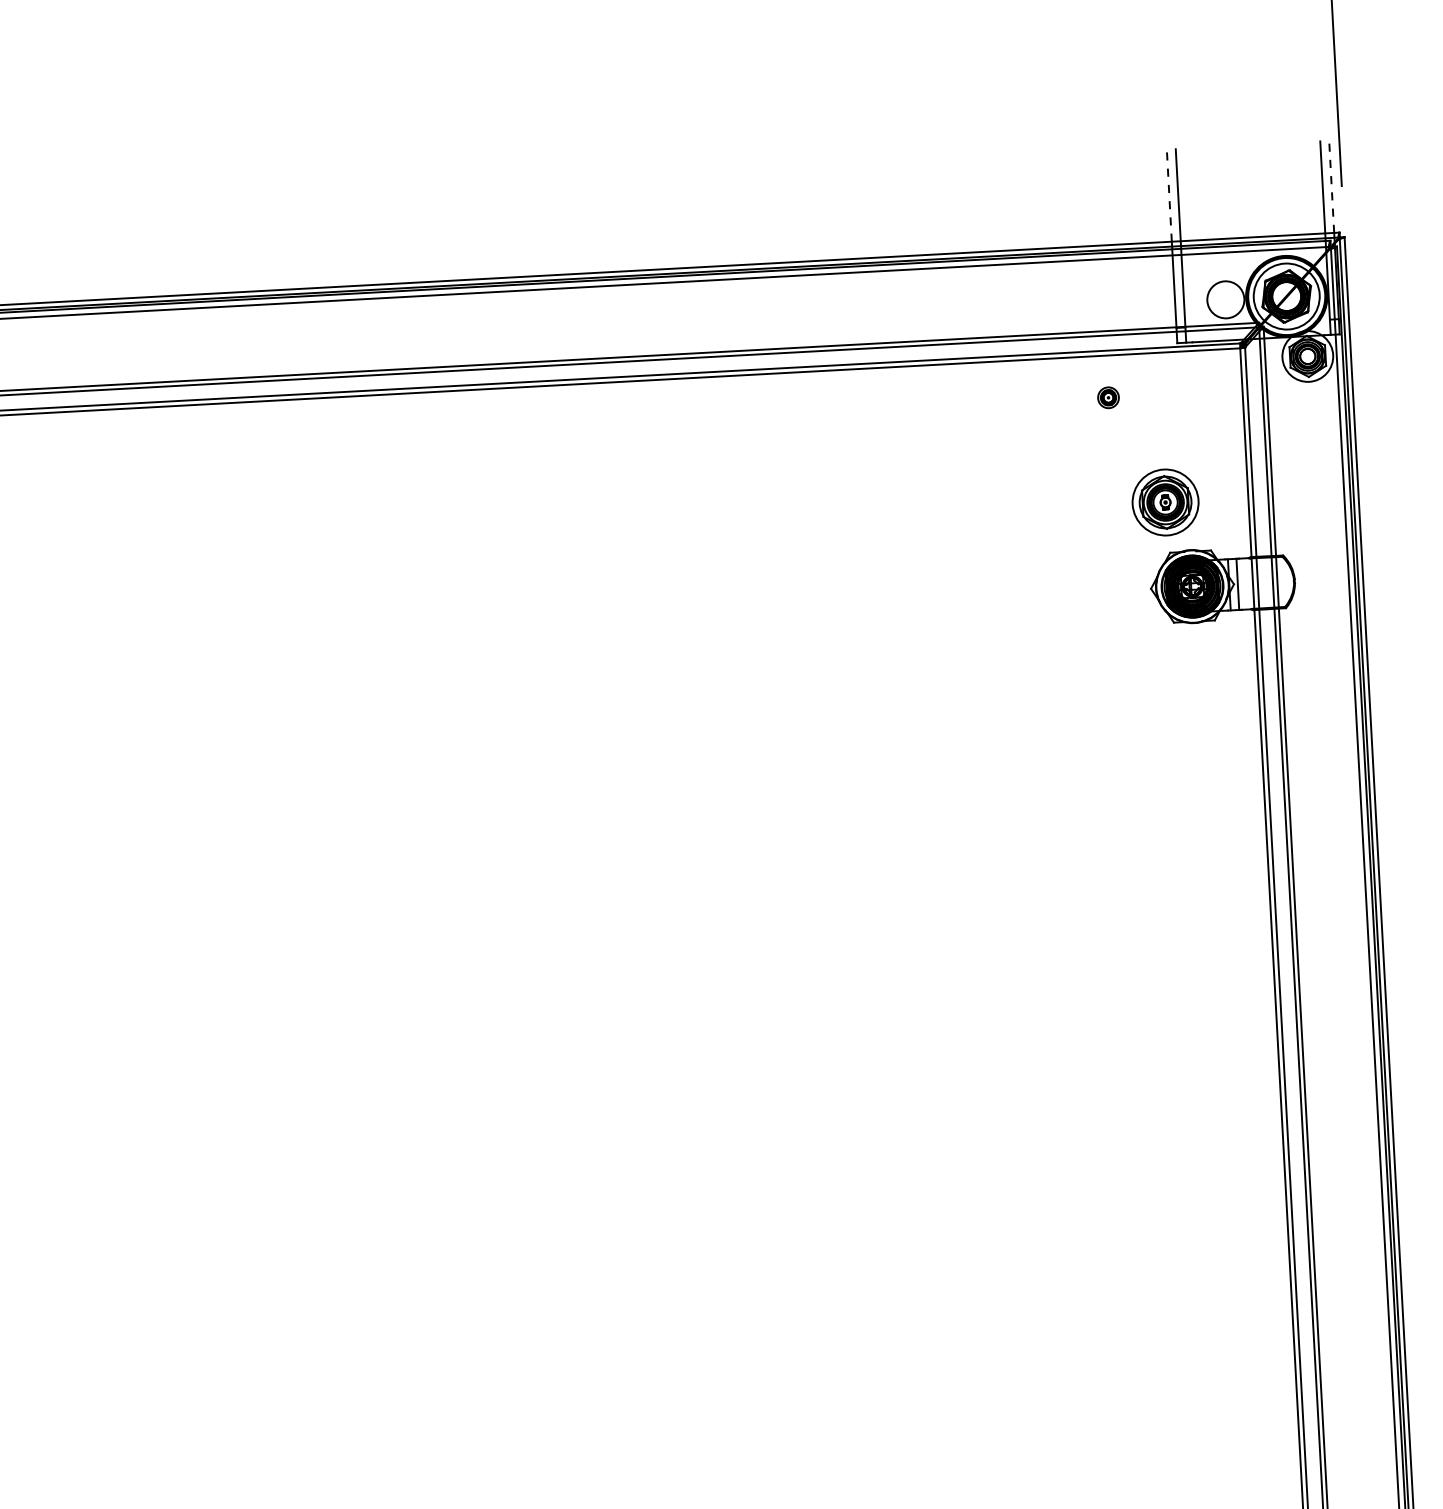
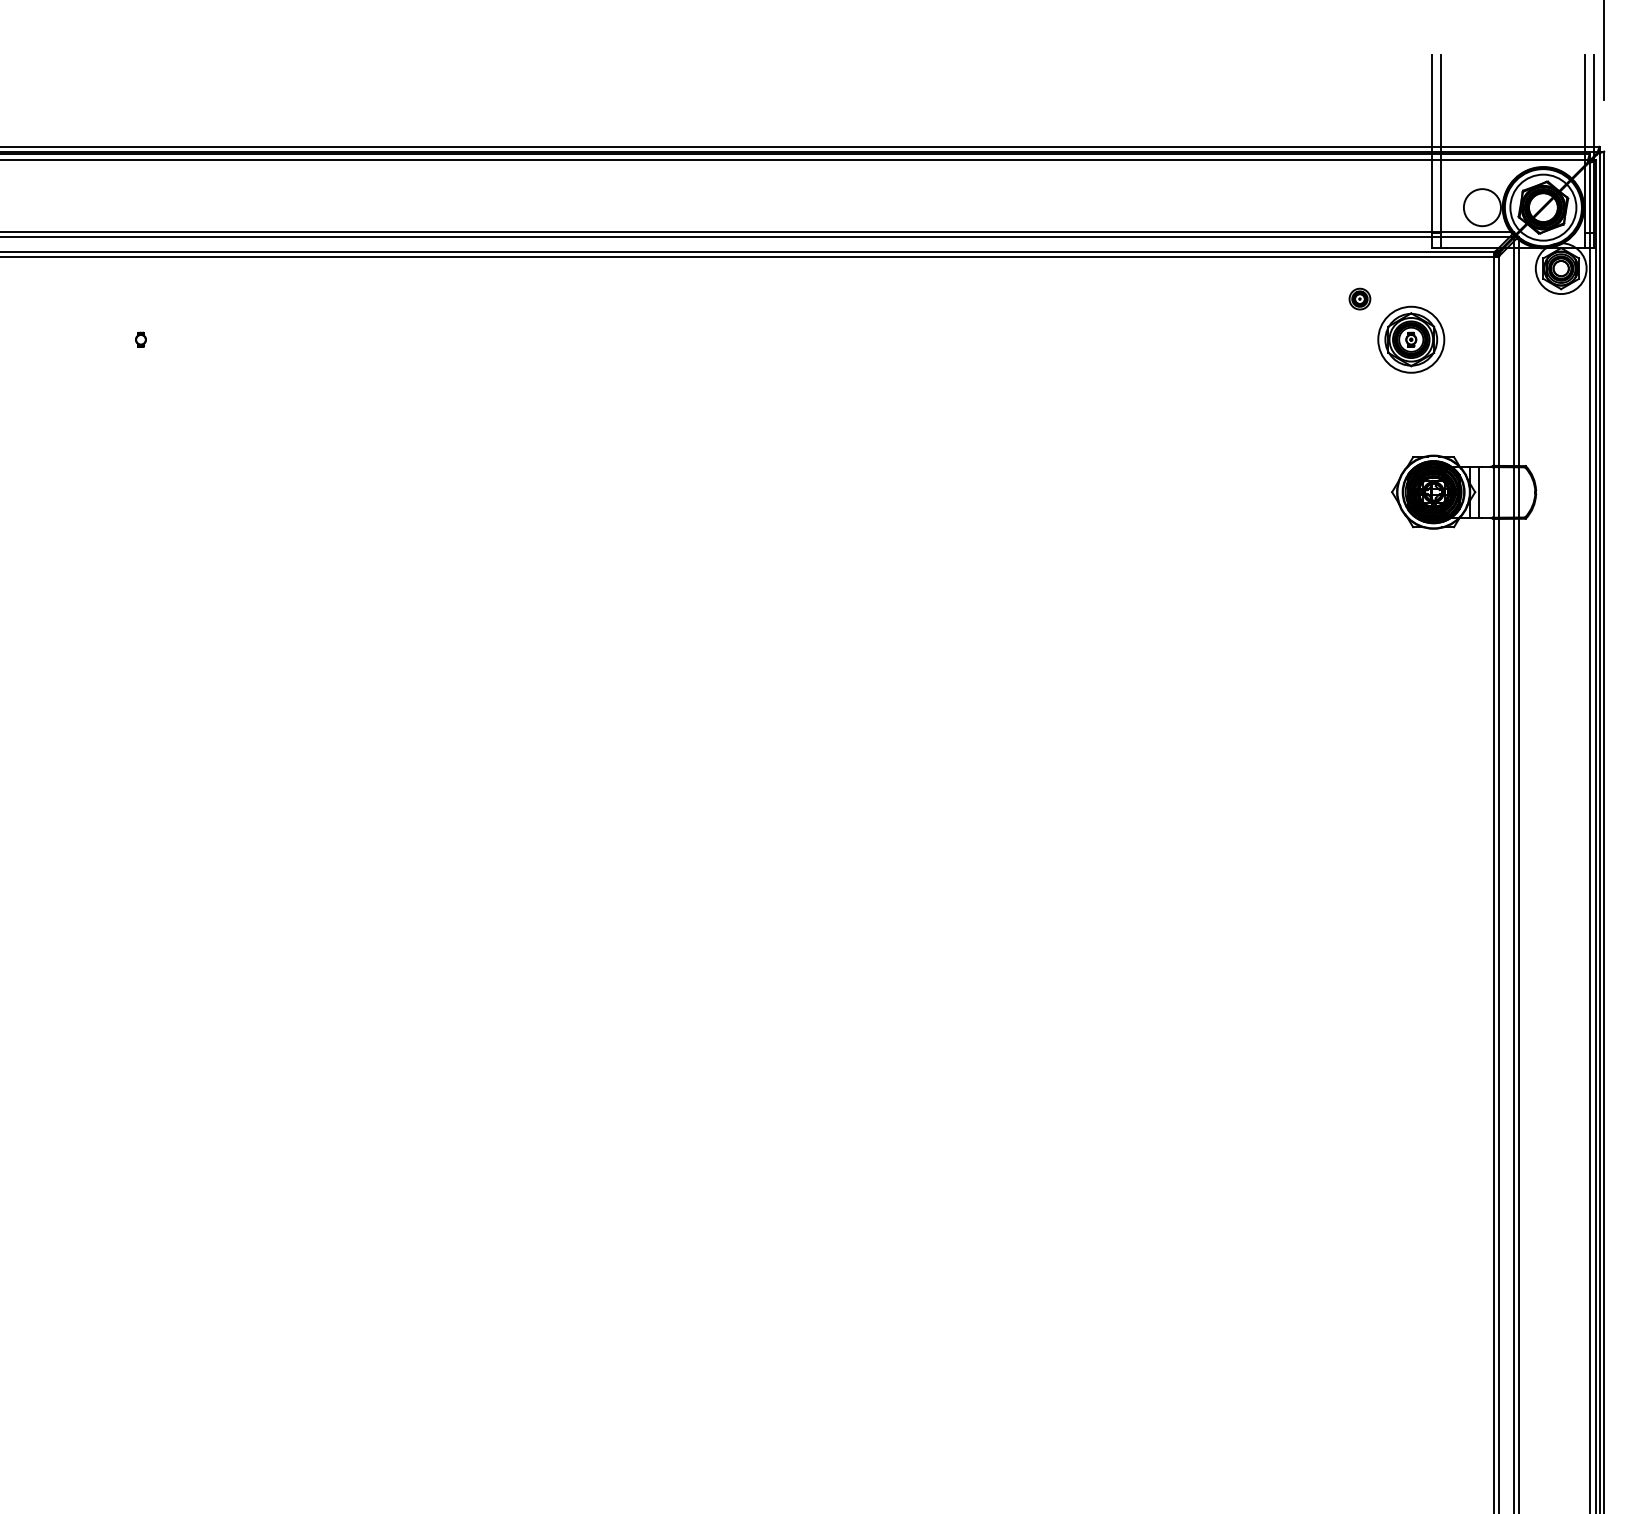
line: (1331, 186) -> (1594, 100), dashed -> solid
line: (1169, 195) -> (1431, 100), dashed -> solid
part: (1165, 502) -> (1411, 339), moved

